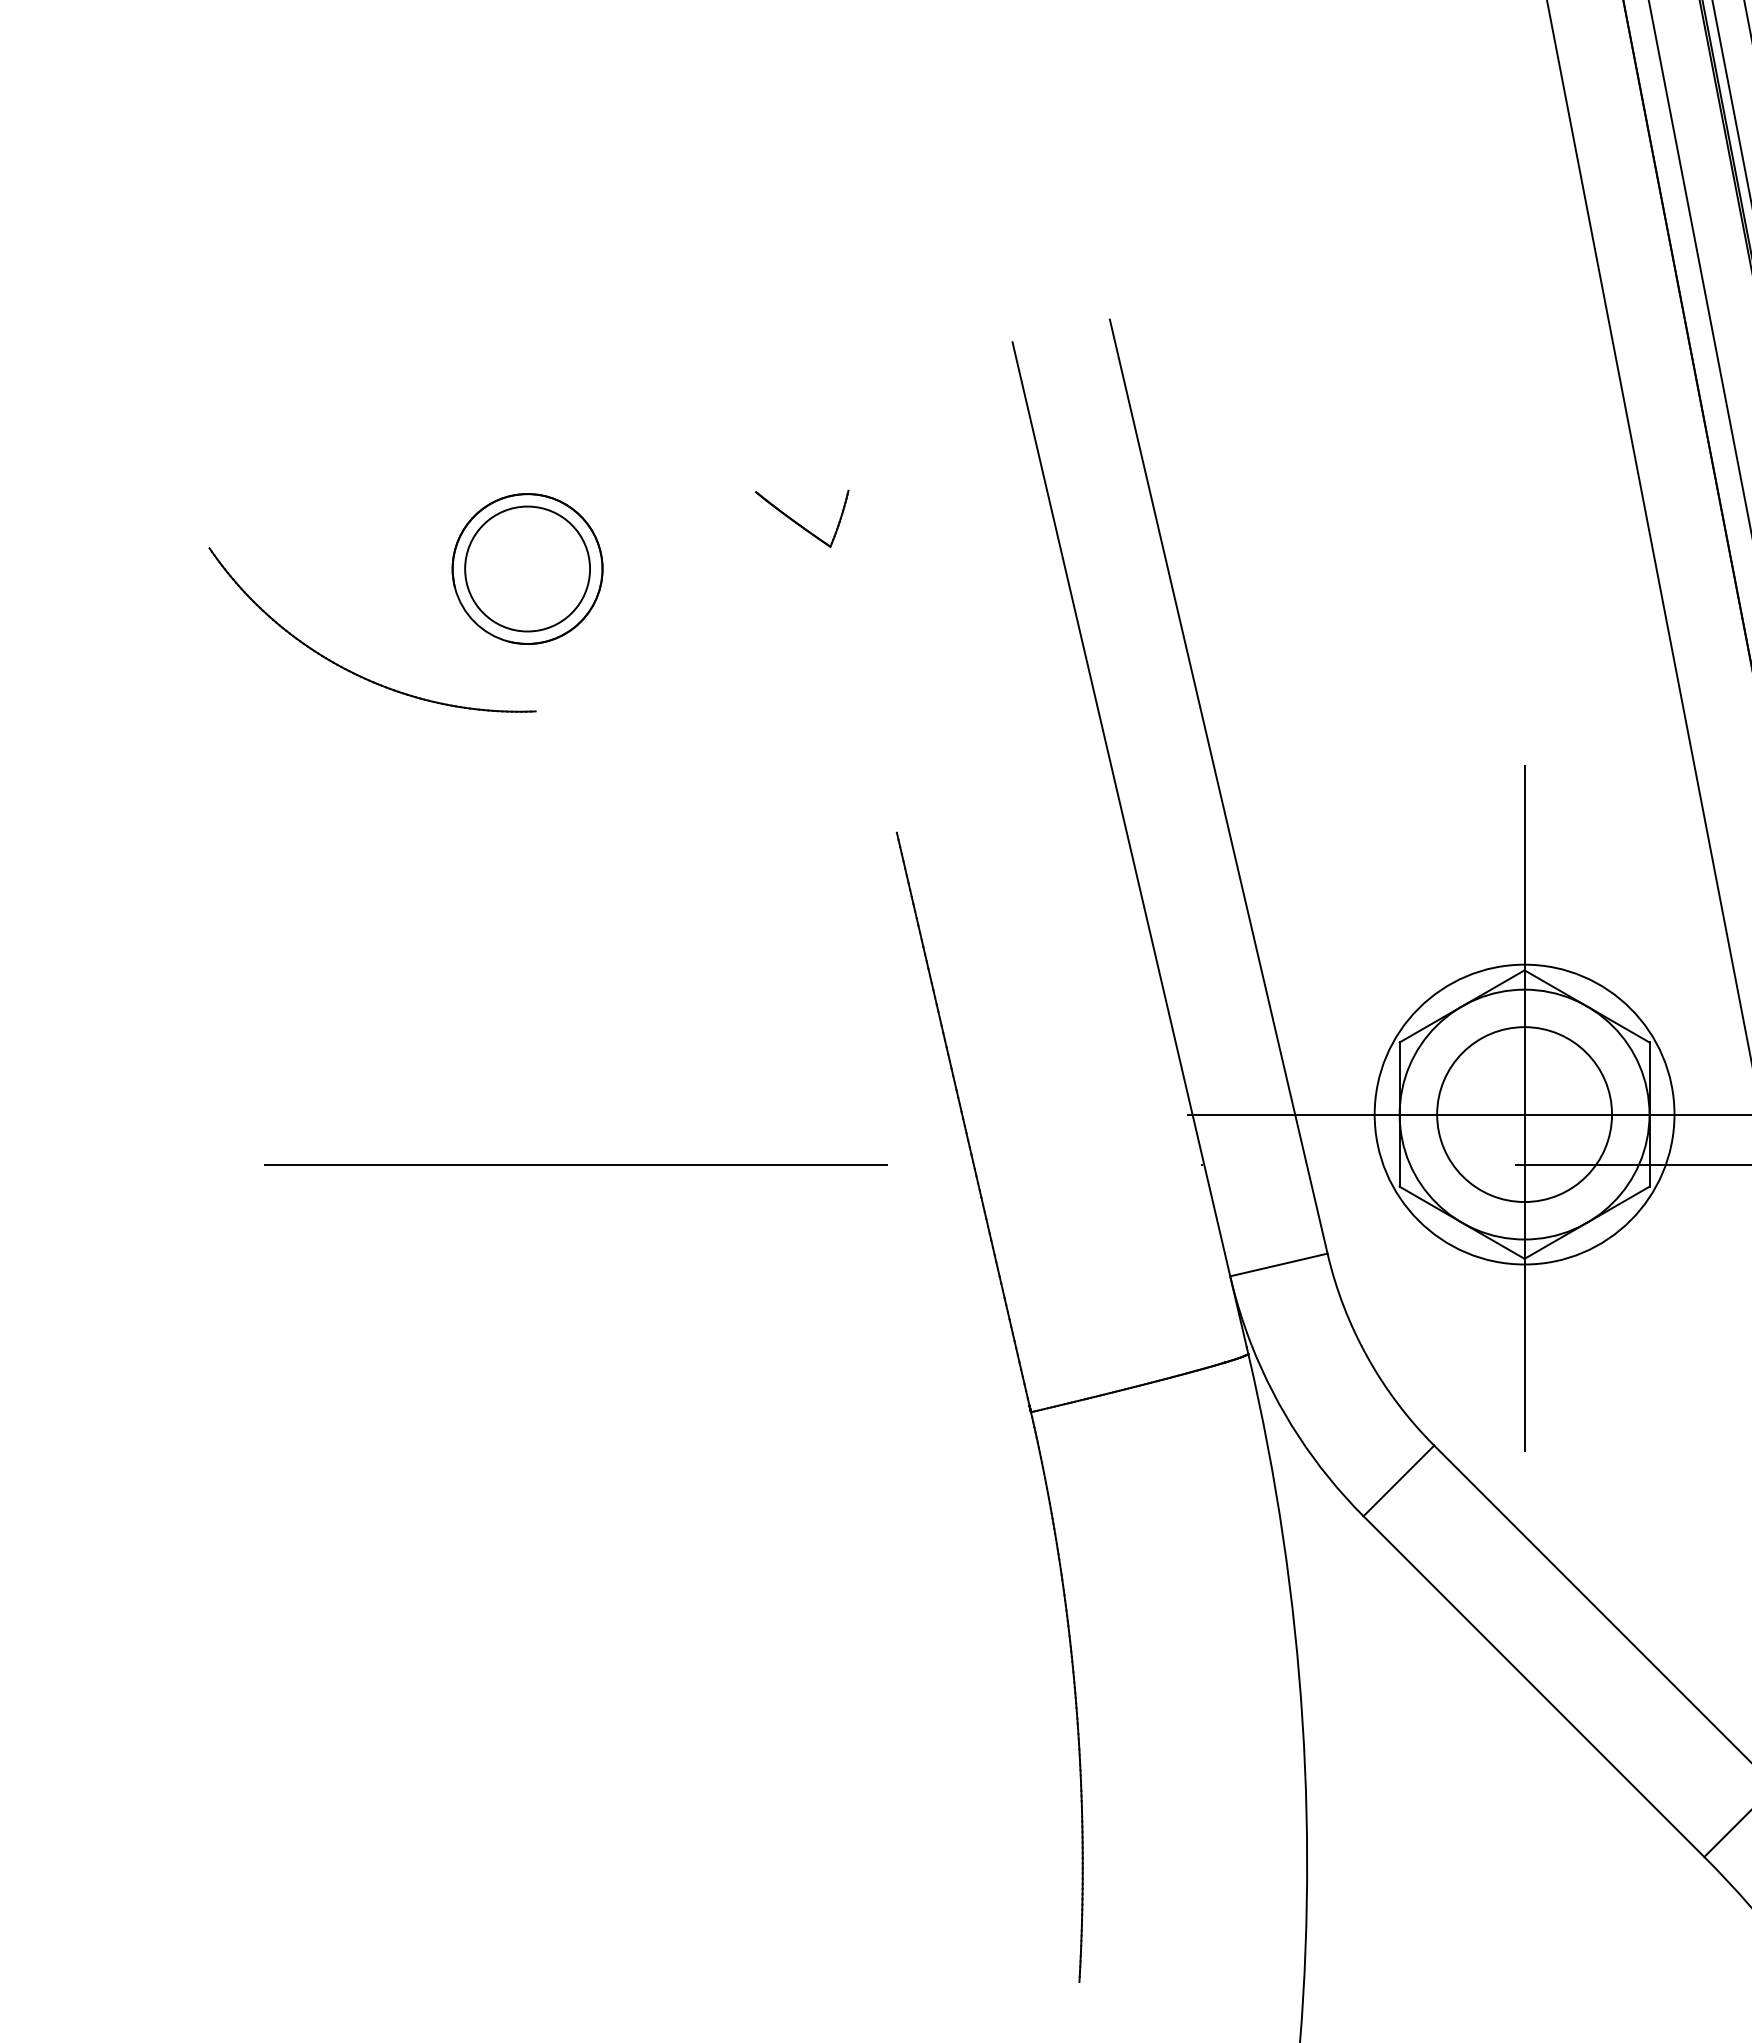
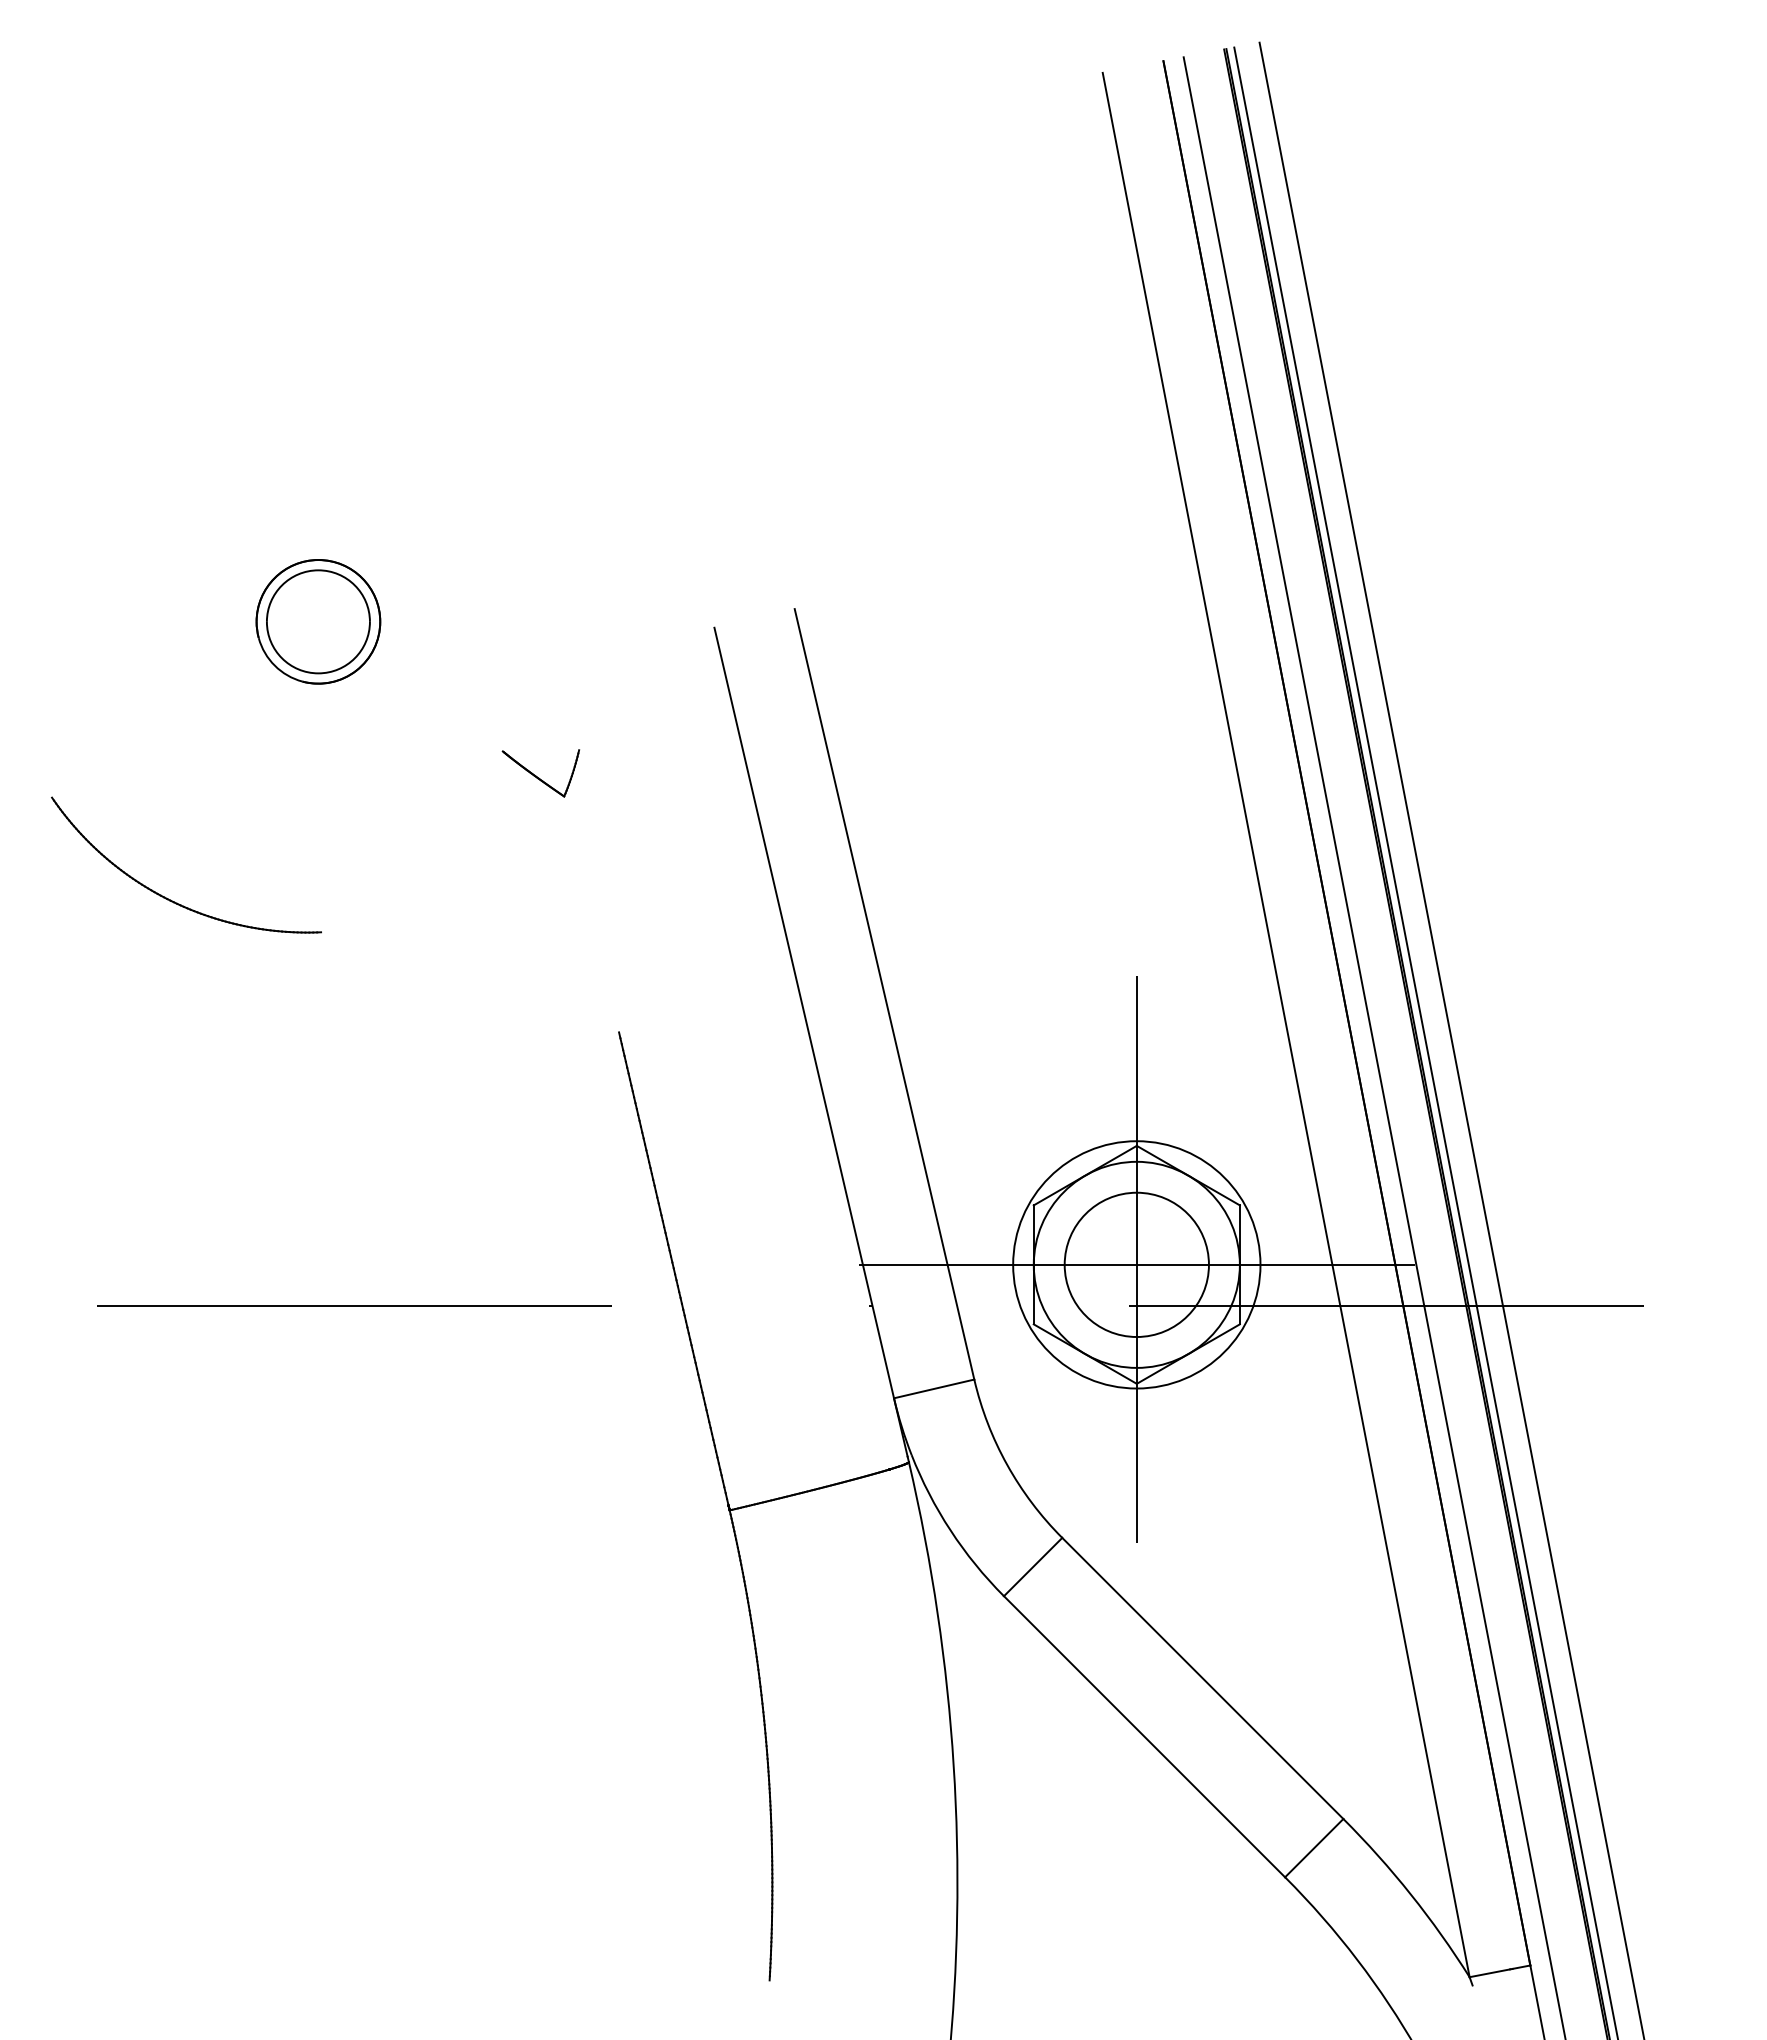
part: (527, 568) -> (318, 621), moved

